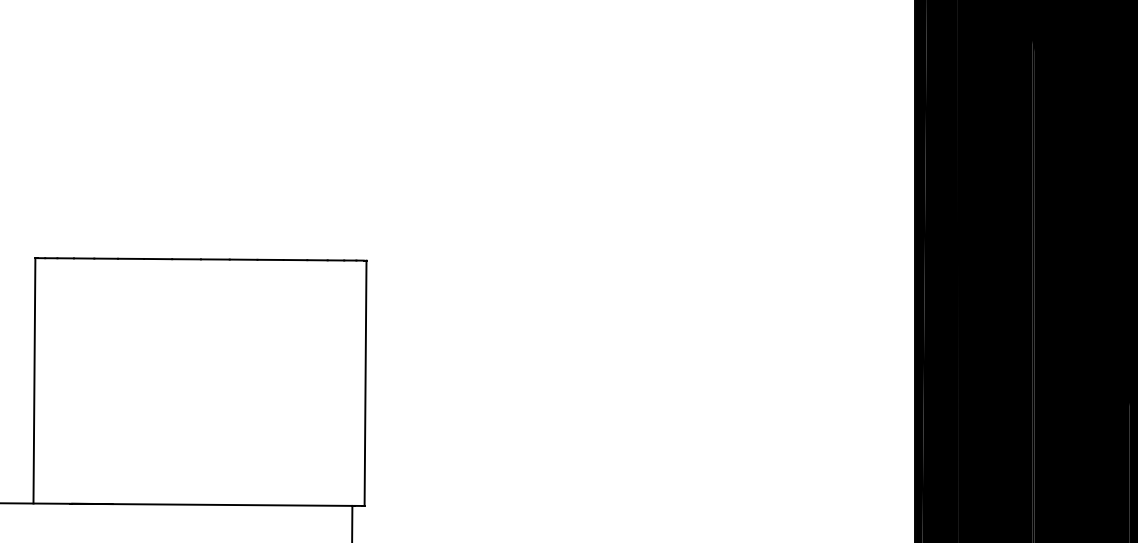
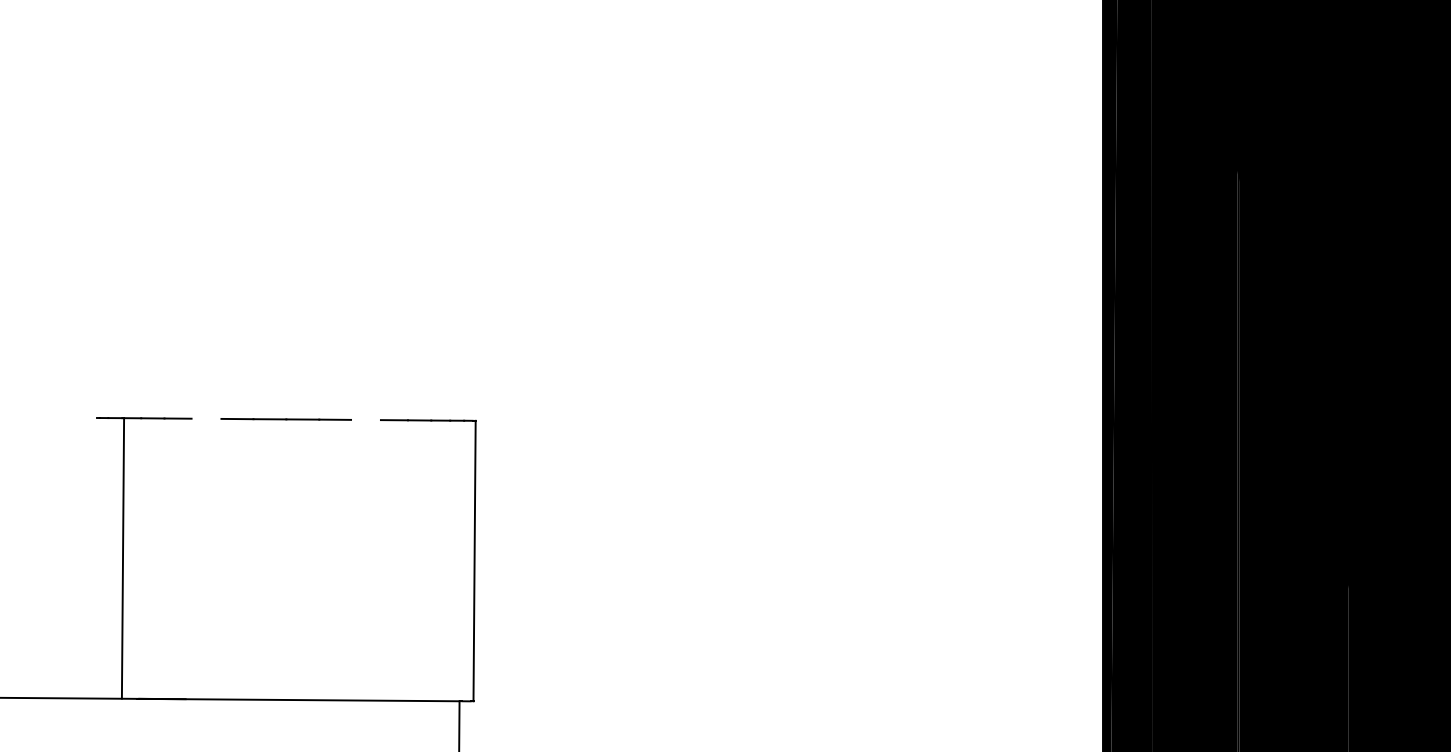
line: (131, 258) -> (206, 418), removed
line: (270, 259) -> (365, 419), removed
line: (33, 381) -> (122, 558), moved

